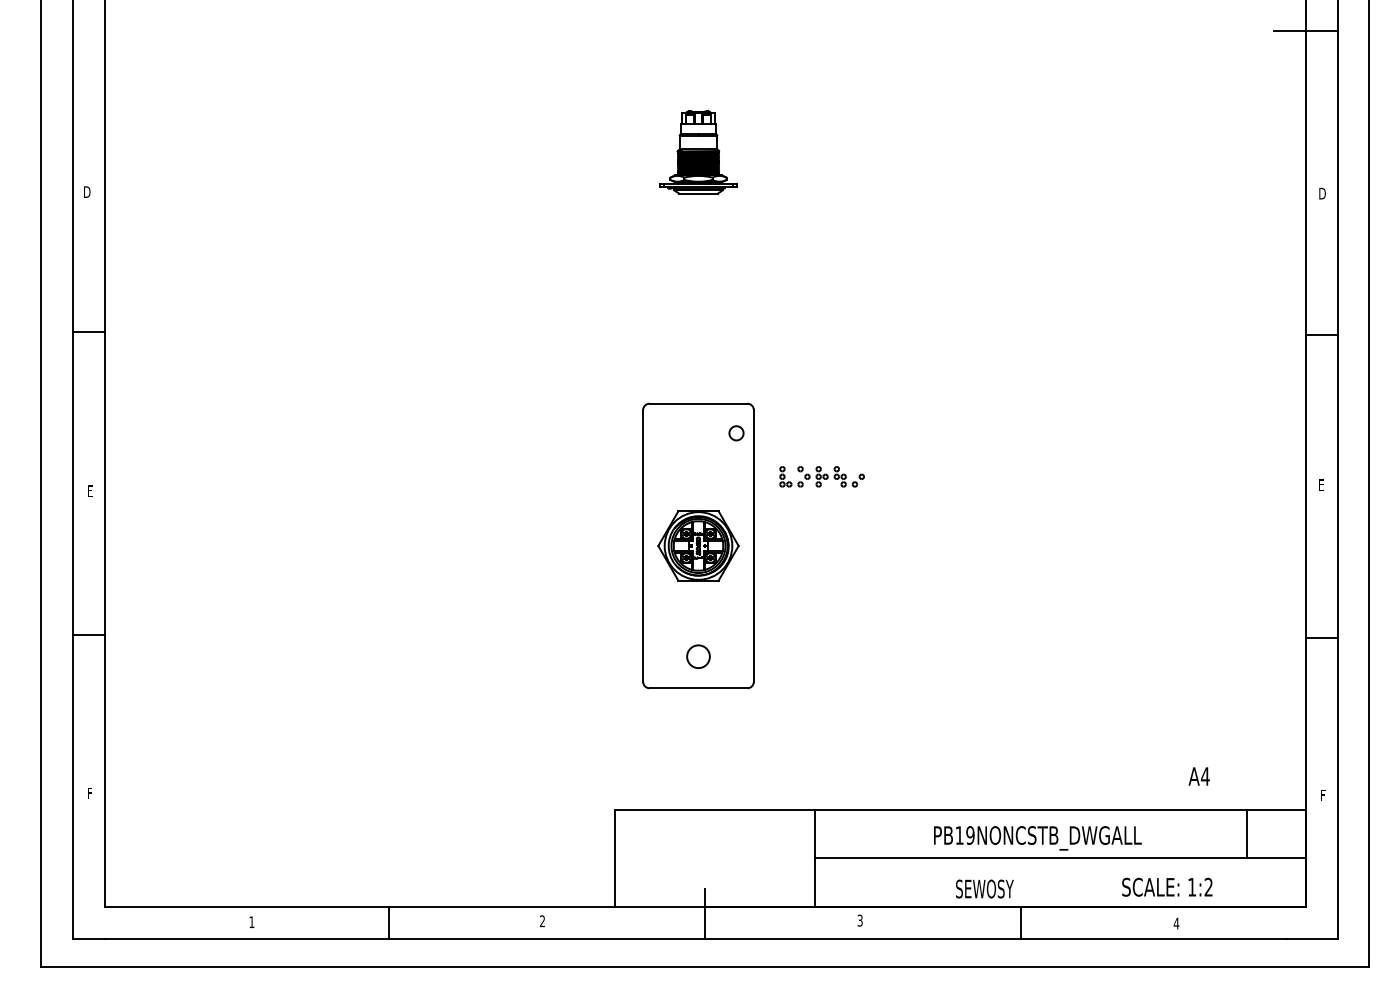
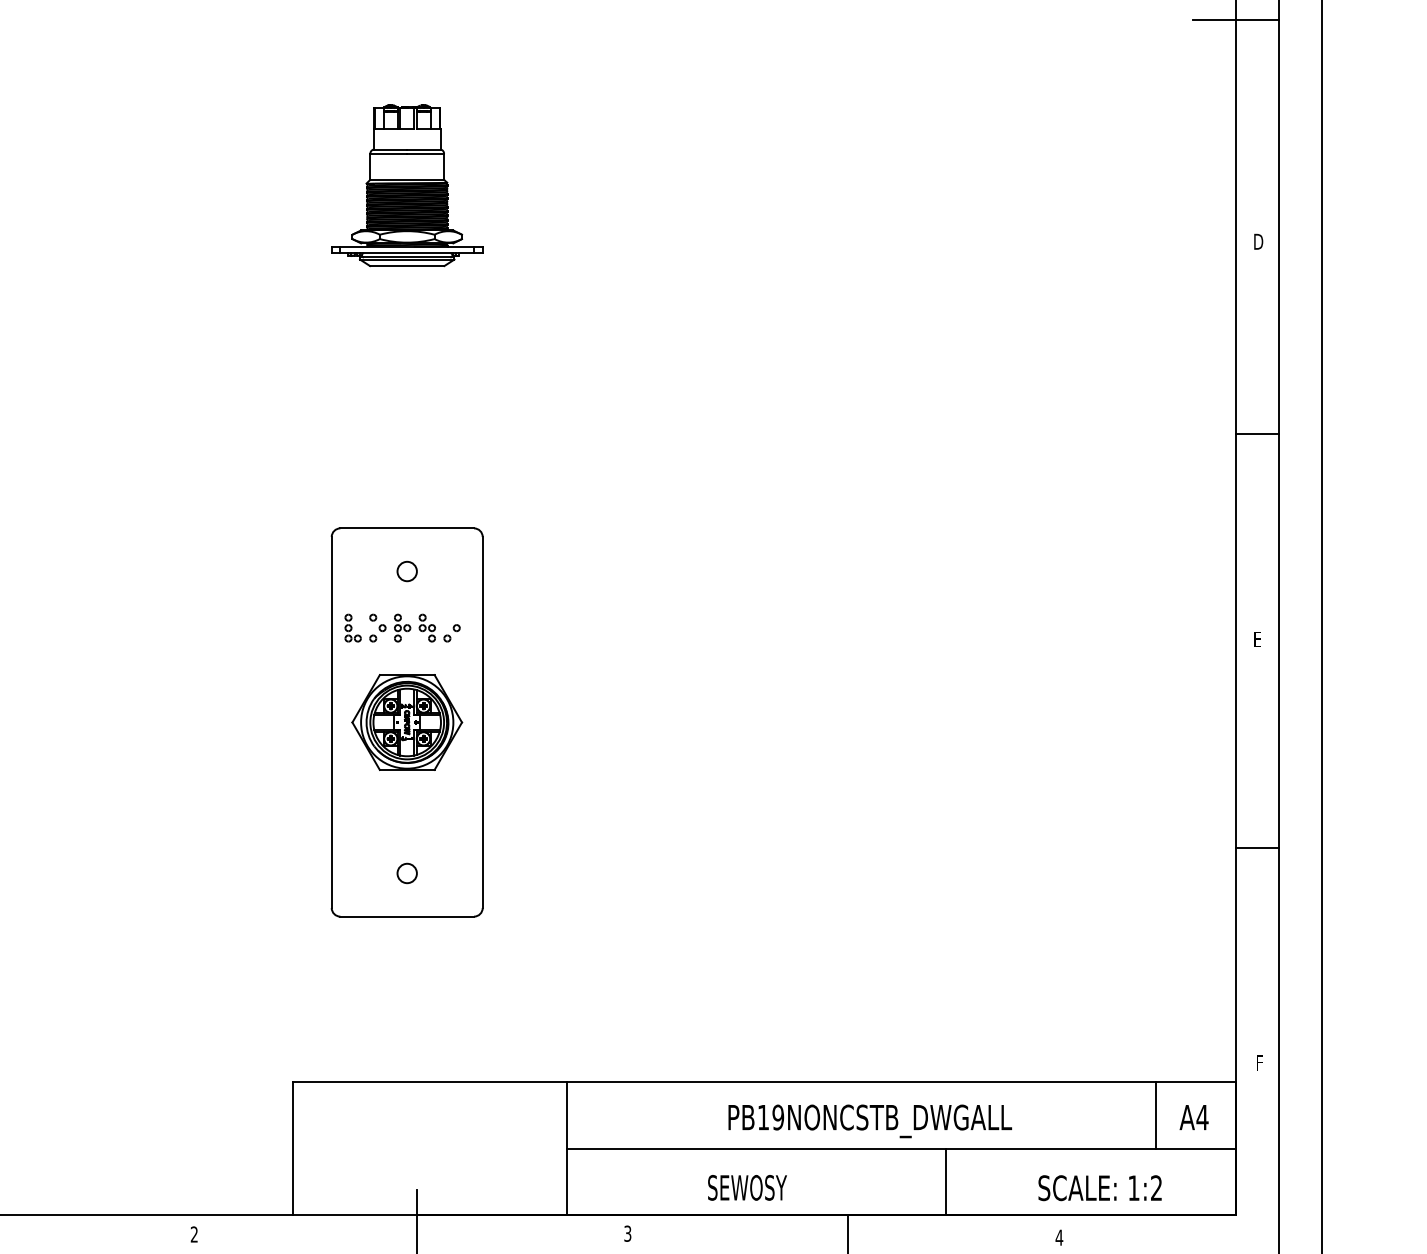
part: (698, 152) -> (407, 185), size x1.43
circle: (736, 433) -> (407, 571), moved
part: (821, 476) -> (401, 627), moved
circle: (698, 656) -> (407, 873), size x0.62
text: (1198, 776) -> (1193, 1117), moved
line: (1093, 882) -> (946, 1181), added
text: (1167, 886) -> (1100, 1187), moved
text: (984, 888) -> (746, 1187), moved

